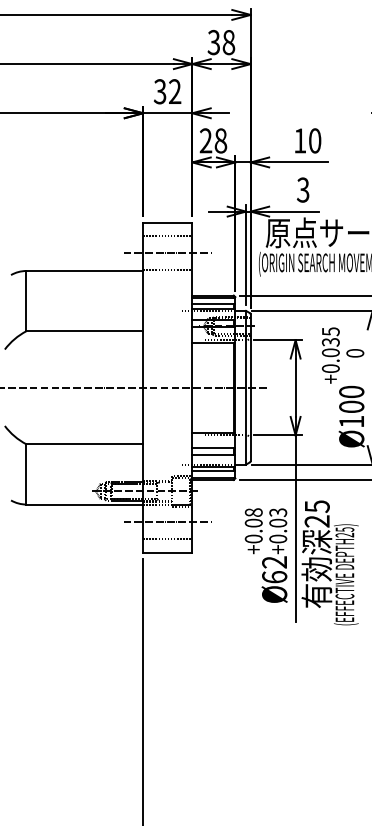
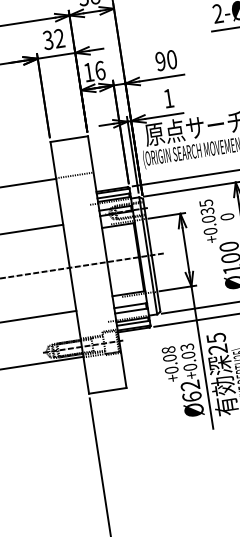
text: (213, 140) -> (94, 71), 28 -> 16
text: (300, 140) -> (160, 61), 10 -> 90
text: (302, 189) -> (168, 98), 3 -> 1
line: (167, 236) -> (70, 149), removed
line: (167, 253) -> (72, 162), removed
line: (167, 522) -> (104, 367), removed
line: (167, 539) -> (106, 380), removed

